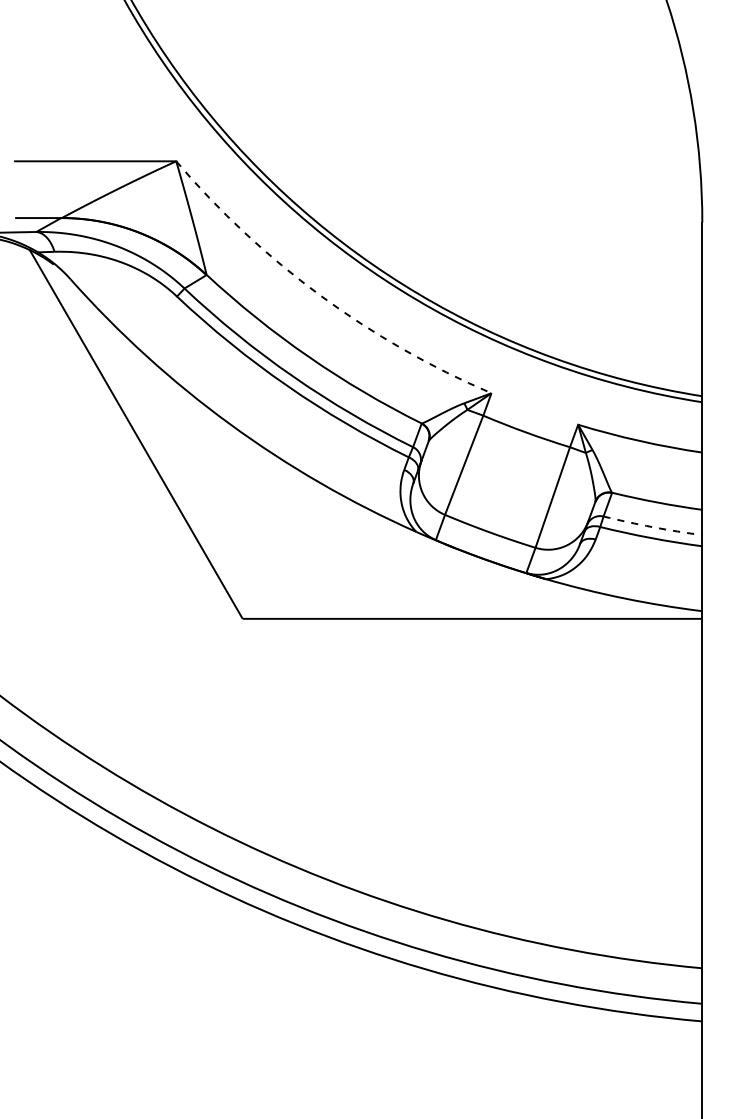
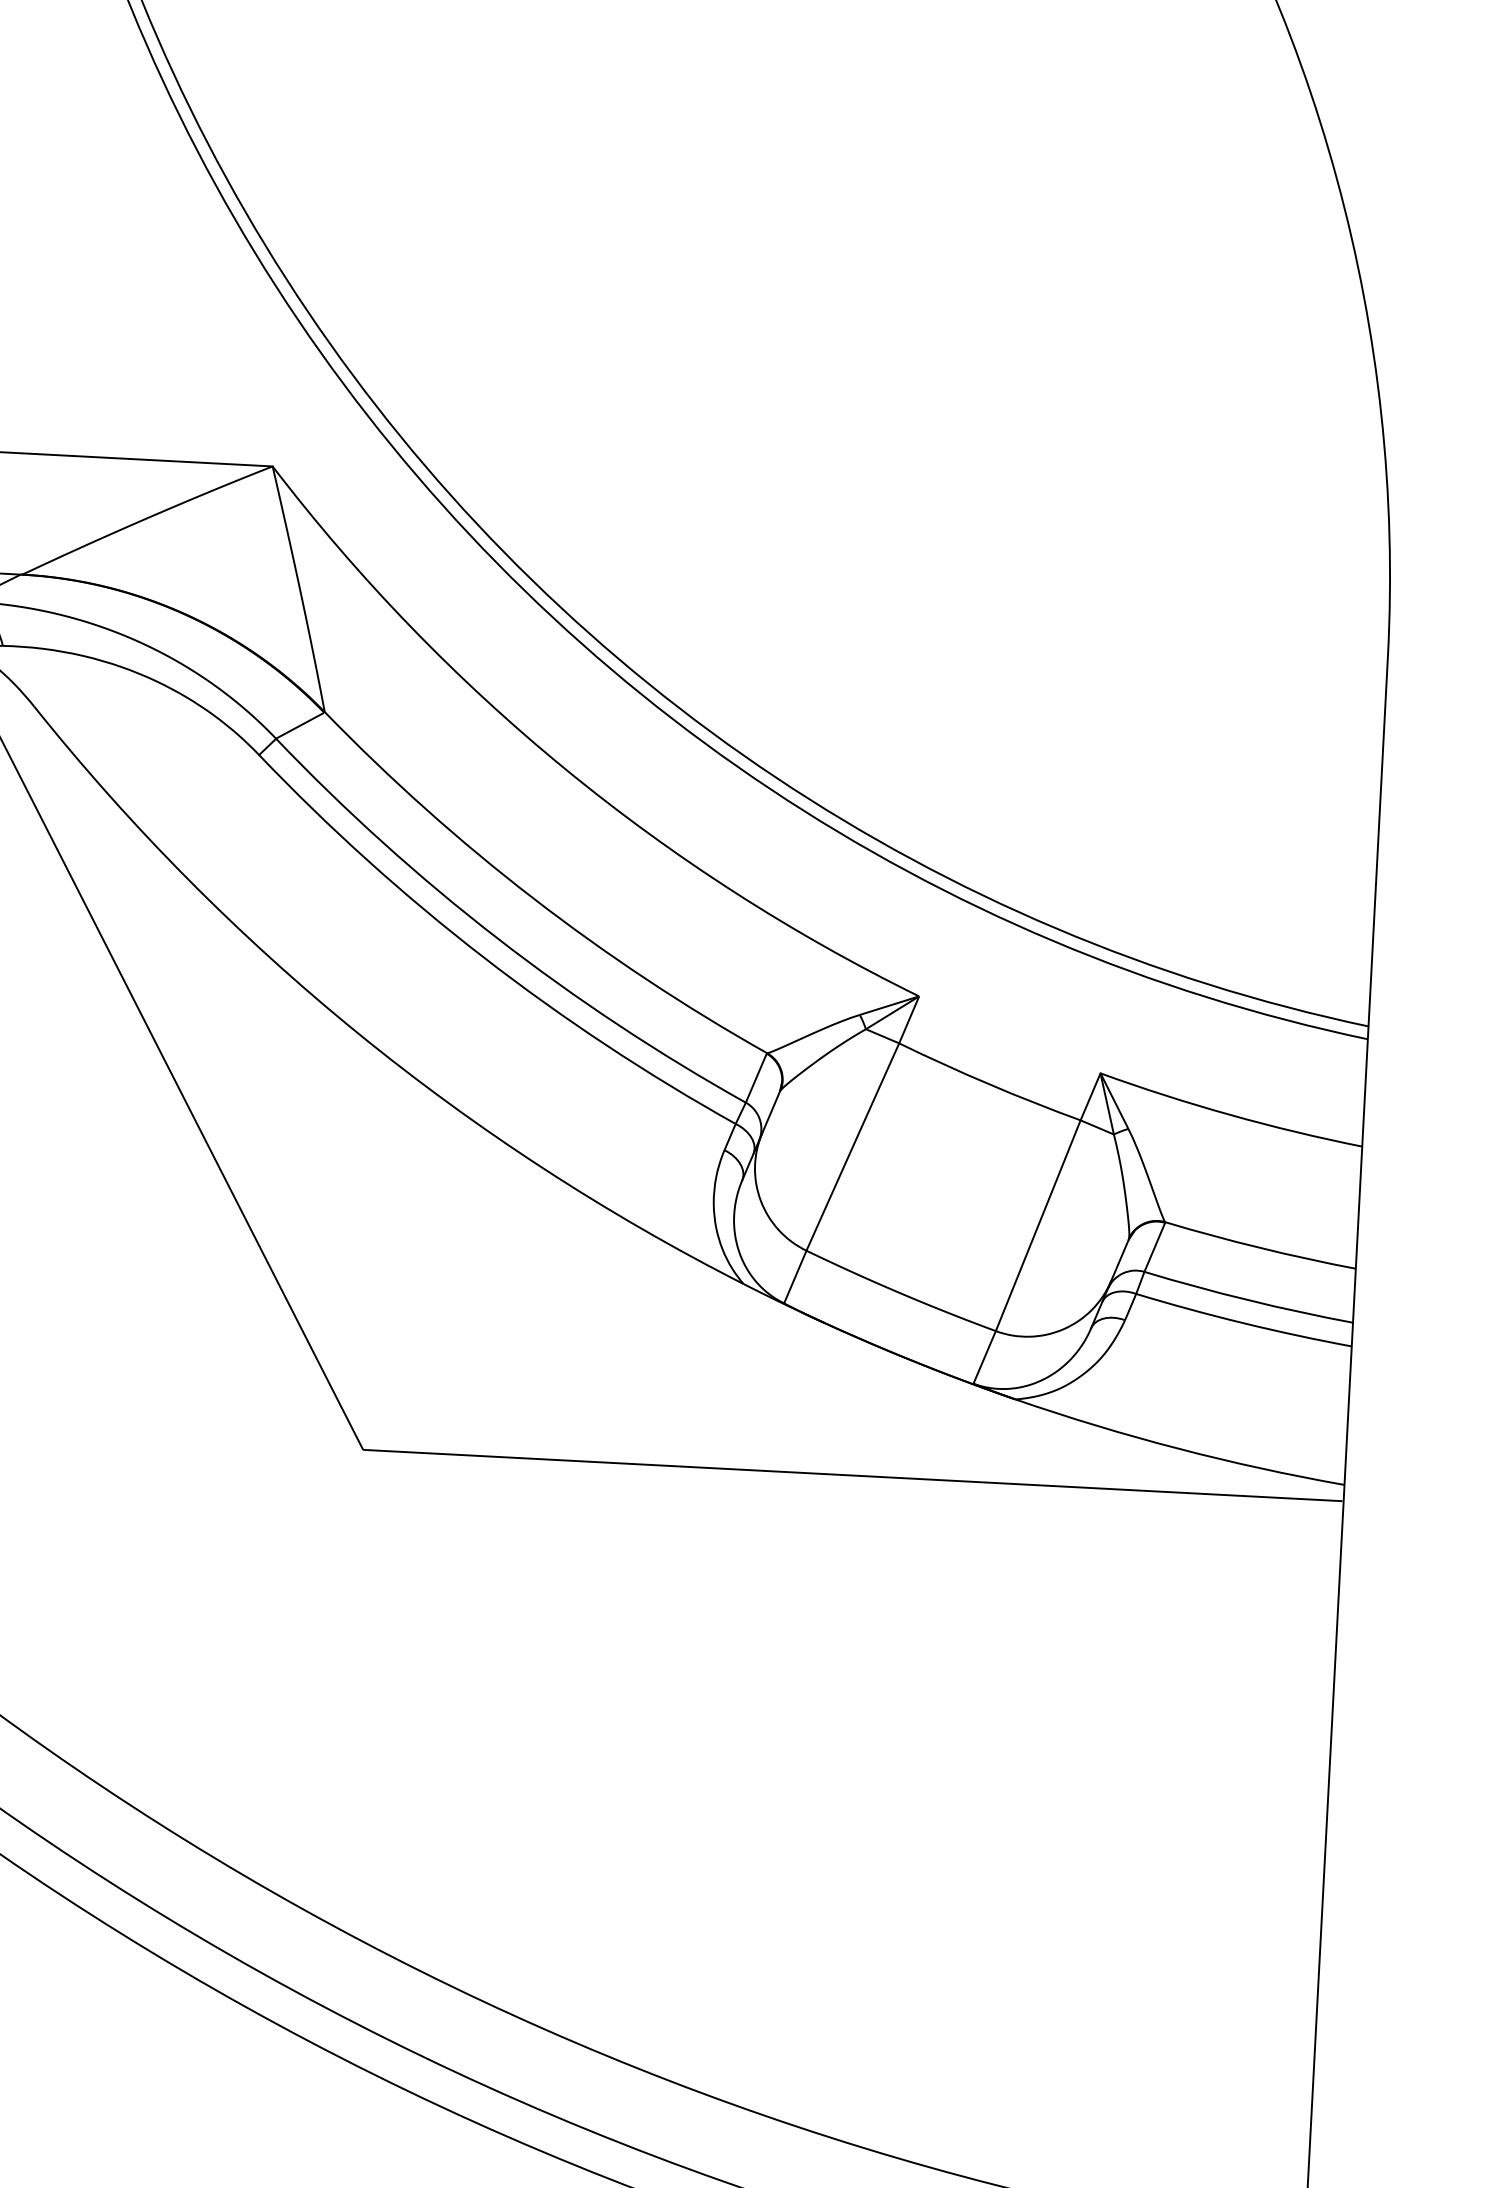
arc: (320, 295) -> (565, 768), dashed -> solid
arc: (652, 527) -> (1247, 1300), dashed -> solid

